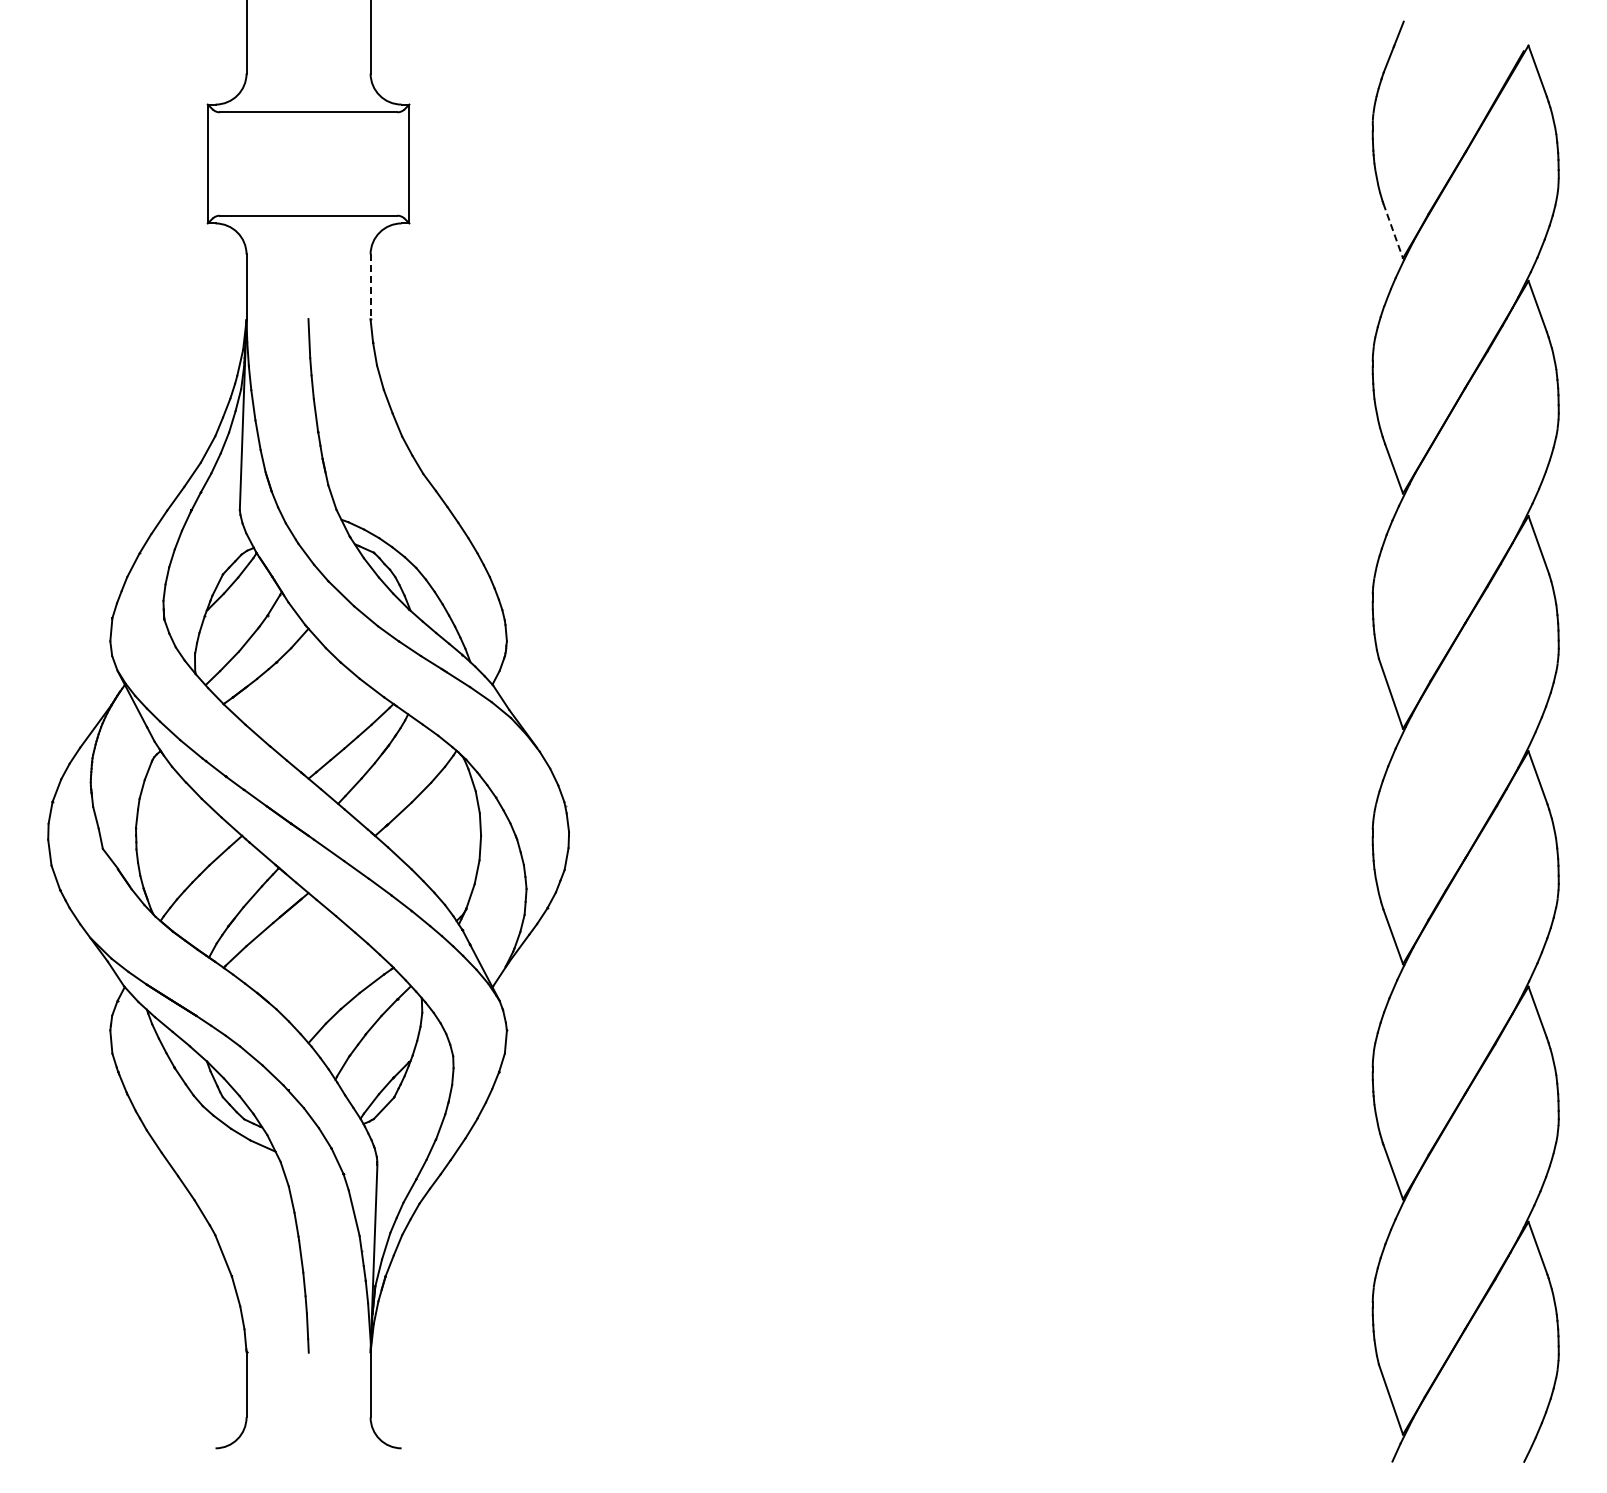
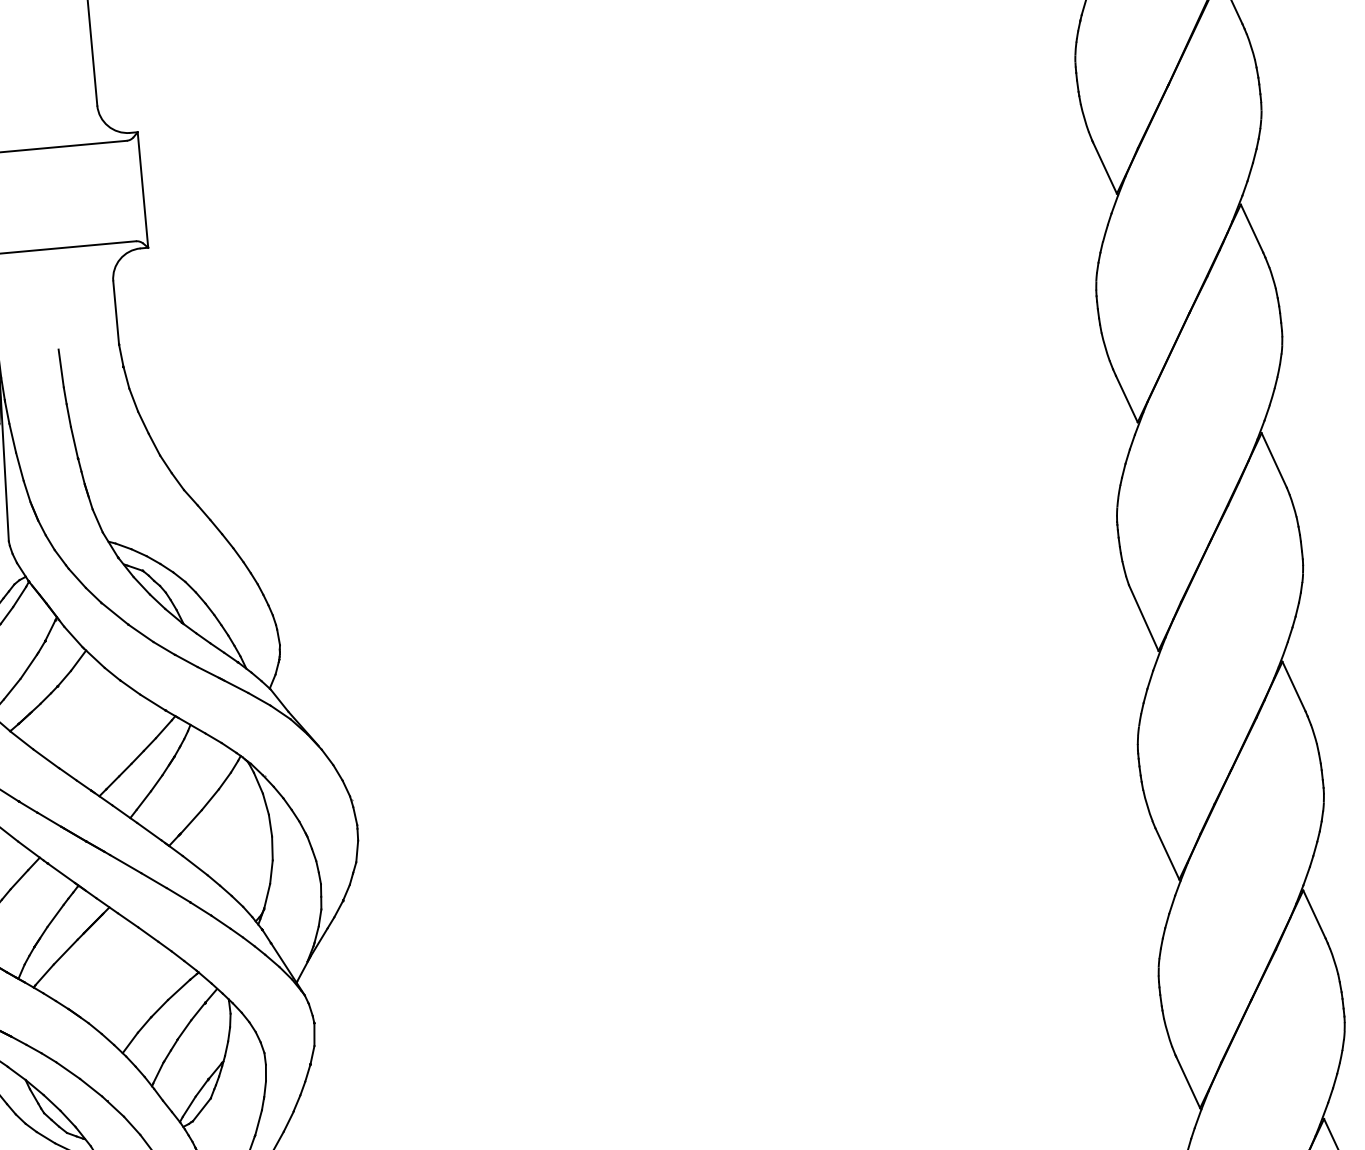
line: (1393, 231) -> (1105, 168), dashed -> solid
line: (370, 286) -> (116, 312), dashed -> solid

